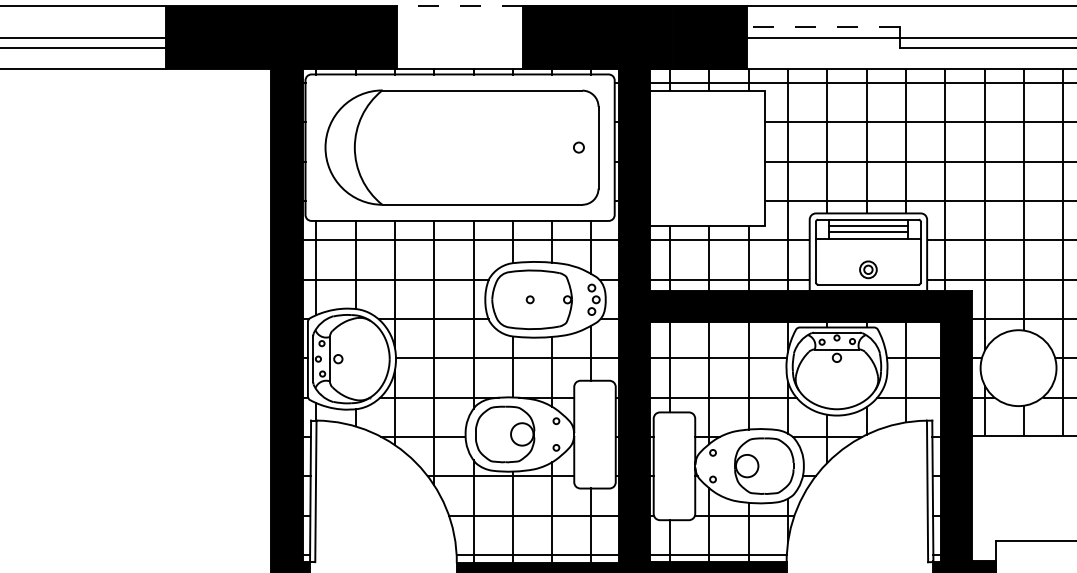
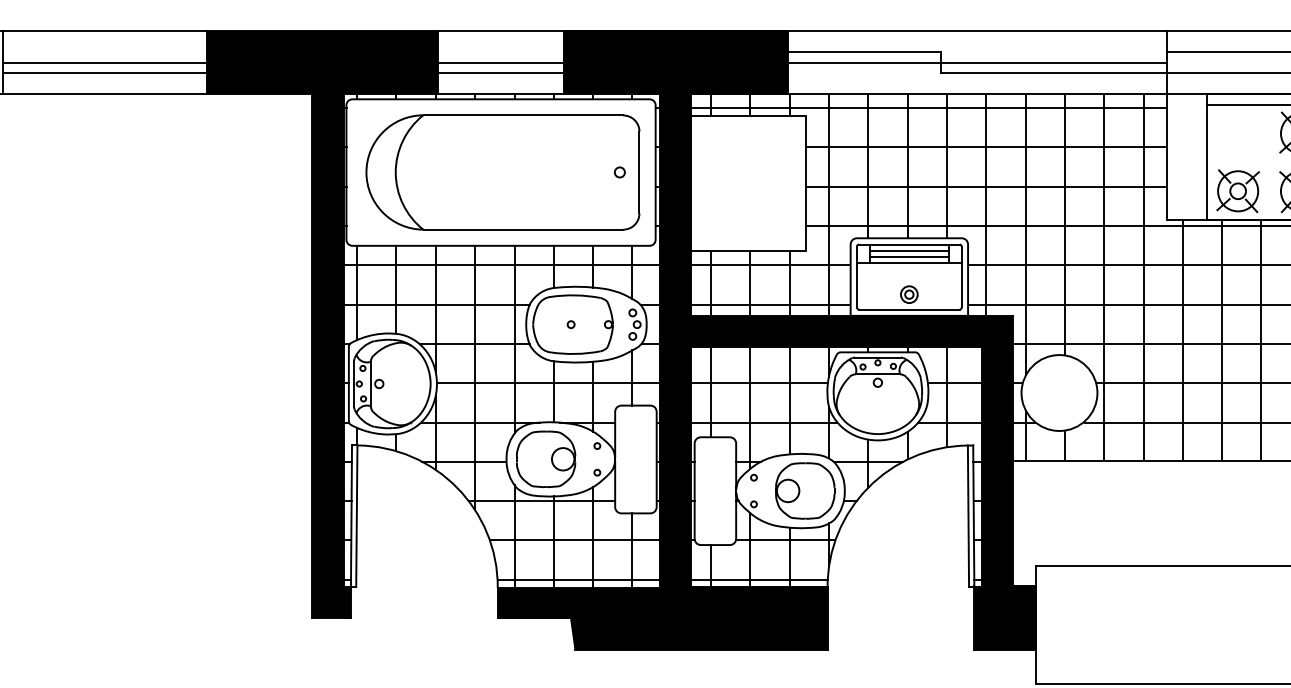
line: (459, 6) -> (500, 31), dashed -> solid
line: (822, 27) -> (863, 52), dashed -> solid
line: (459, 37) -> (500, 62), added
line: (459, 48) -> (500, 73), added

